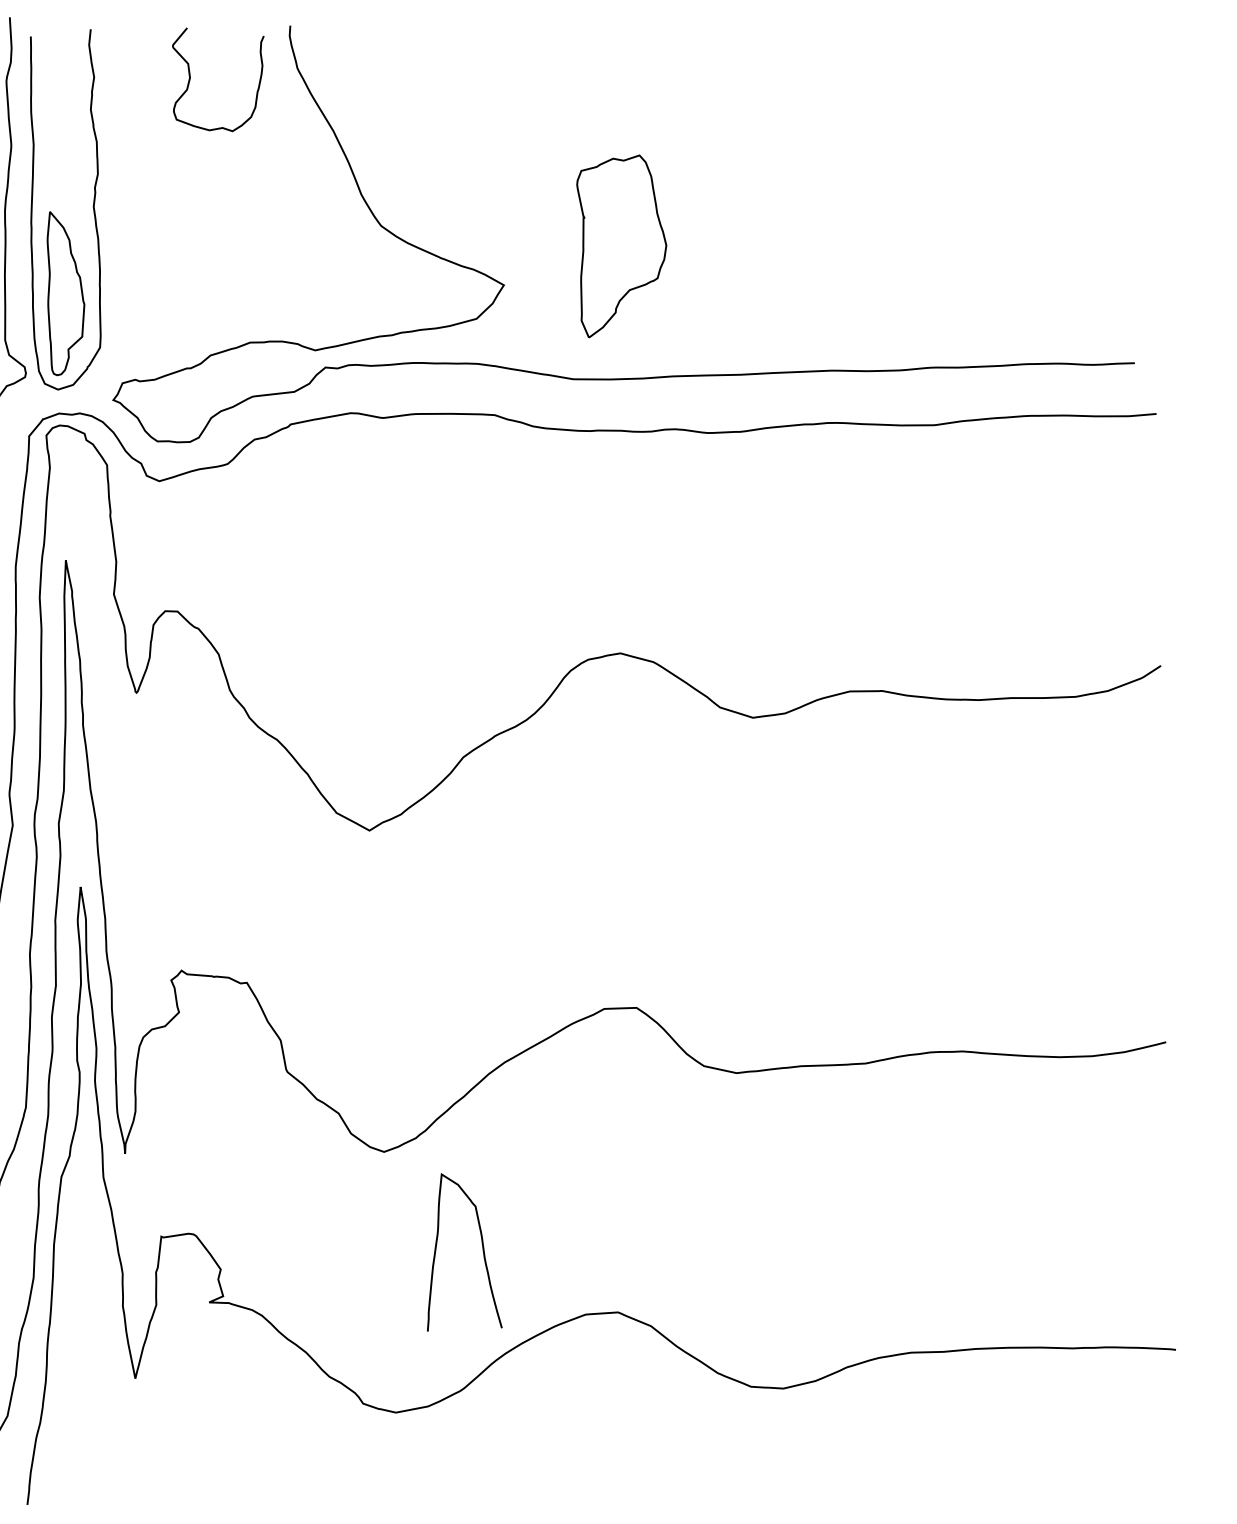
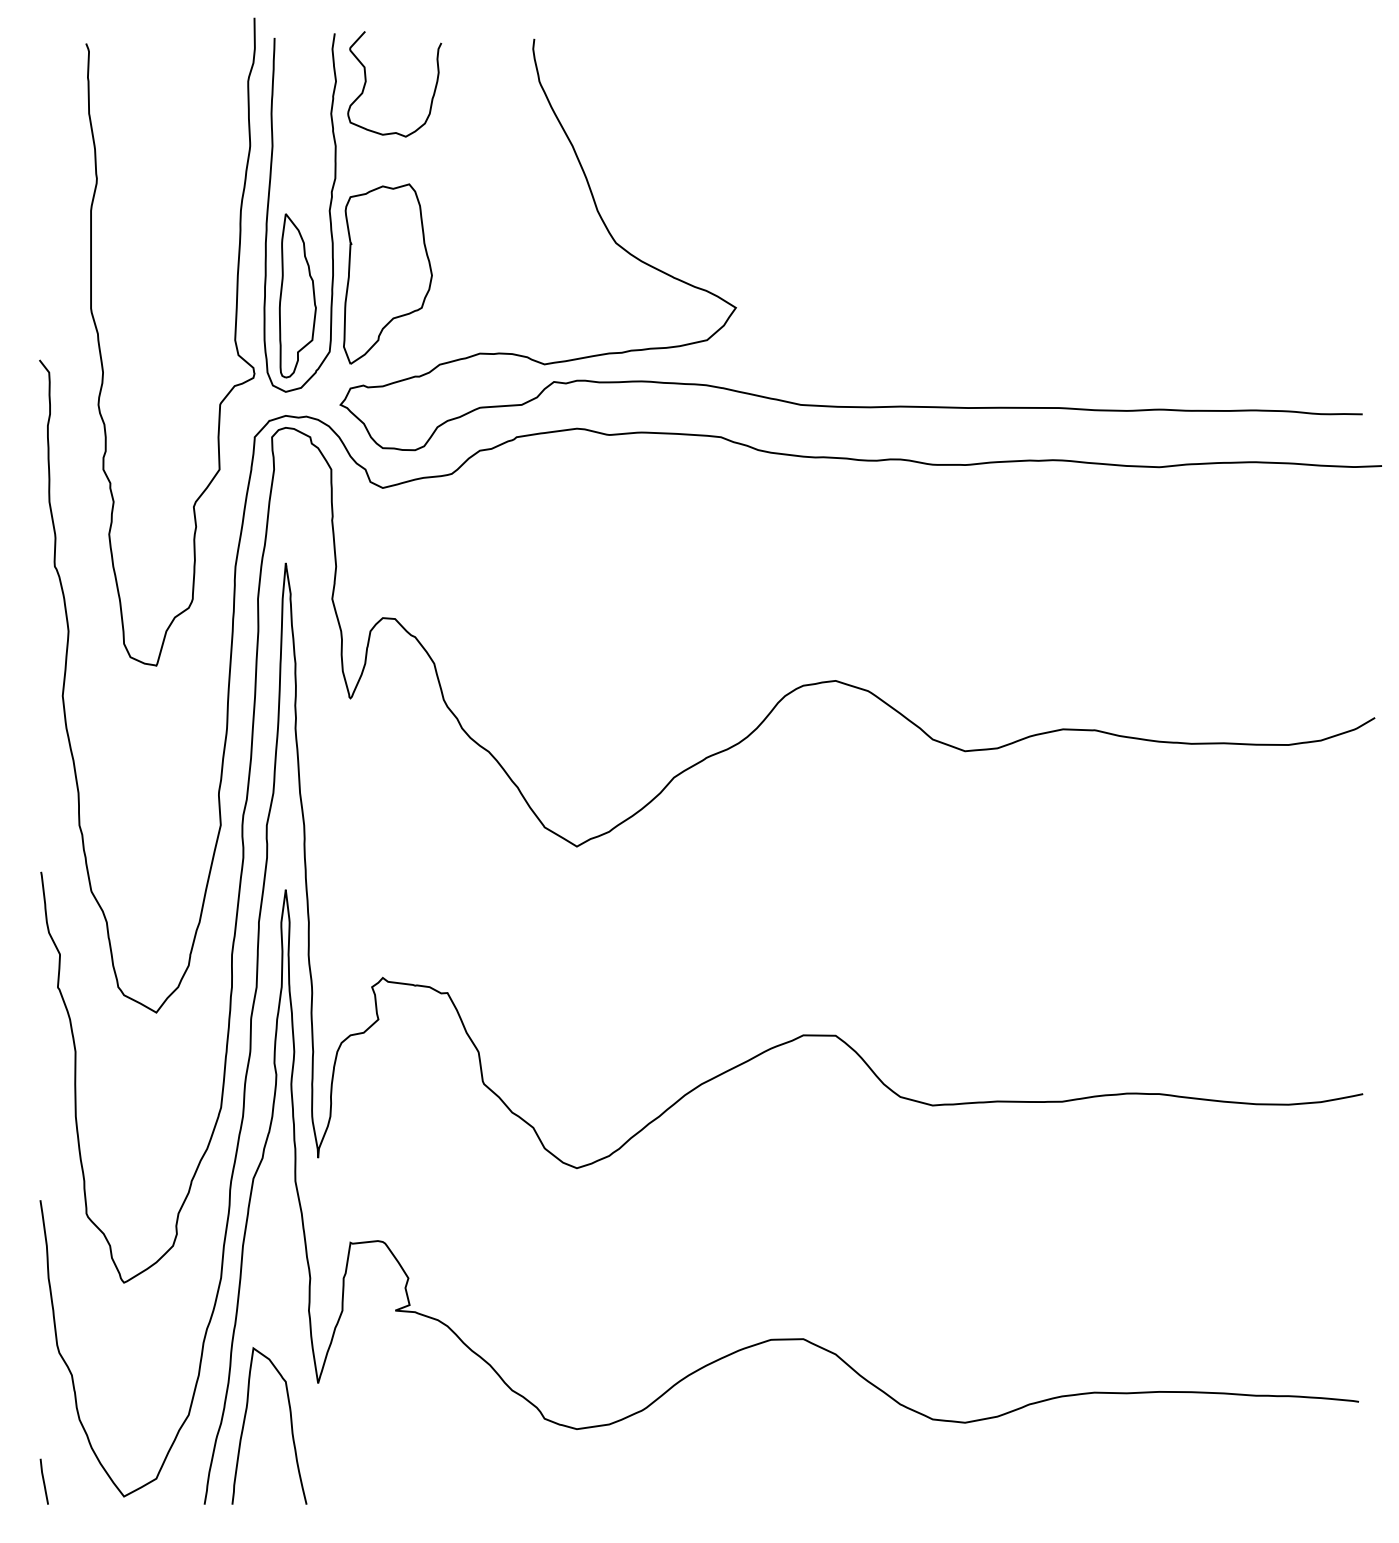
curve: (190, 79) -> (366, 83), moved
part: (621, 245) -> (387, 273), moved
curve: (482, 1248) -> (290, 1424), moved

